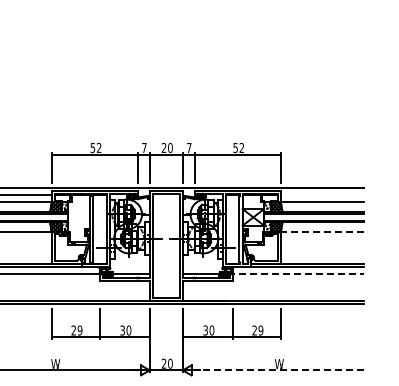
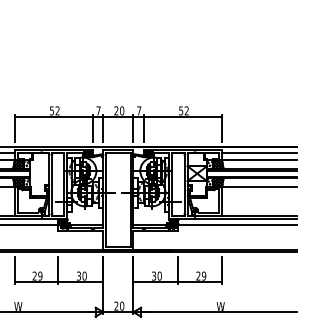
line: (321, 194) -> (258, 153), added
line: (321, 232) -> (258, 187), dashed -> solid
line: (296, 274) -> (236, 225), dashed -> solid
line: (277, 370) -> (219, 312), dashed -> solid

